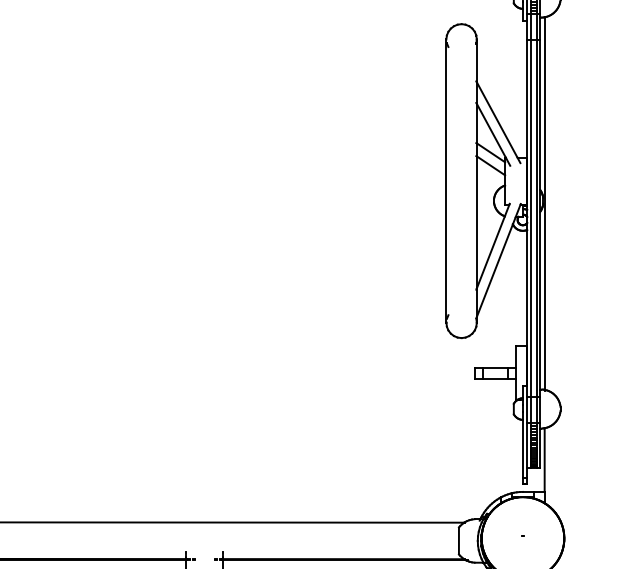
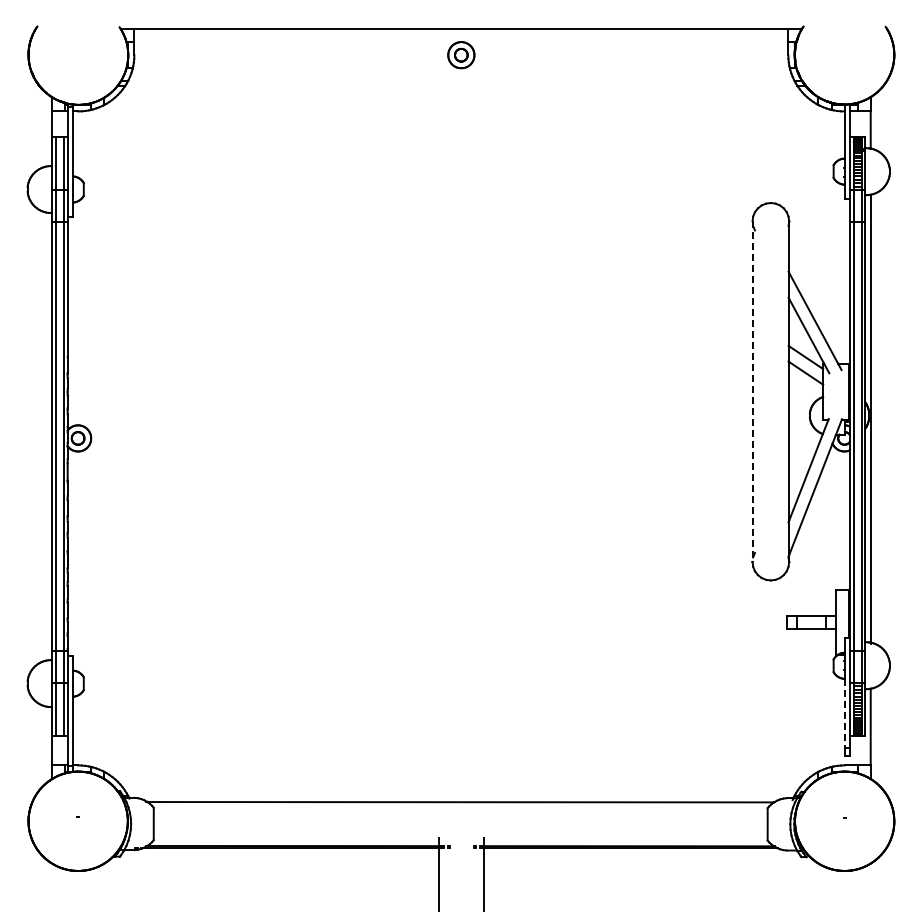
line: (446, 181) -> (752, 392), solid -> dashed
line: (522, 448) -> (844, 713), solid -> dashed

